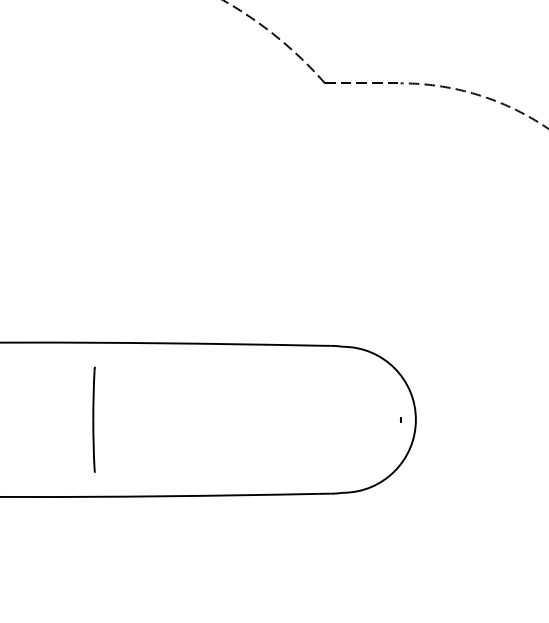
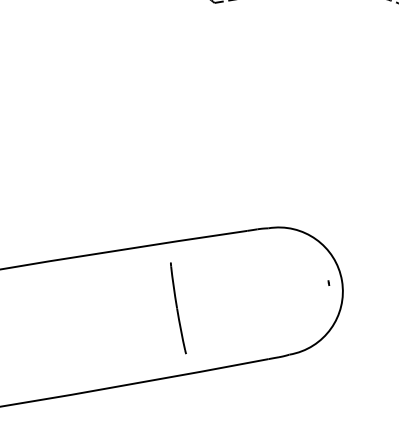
line: (93, 419) -> (177, 308), moved

